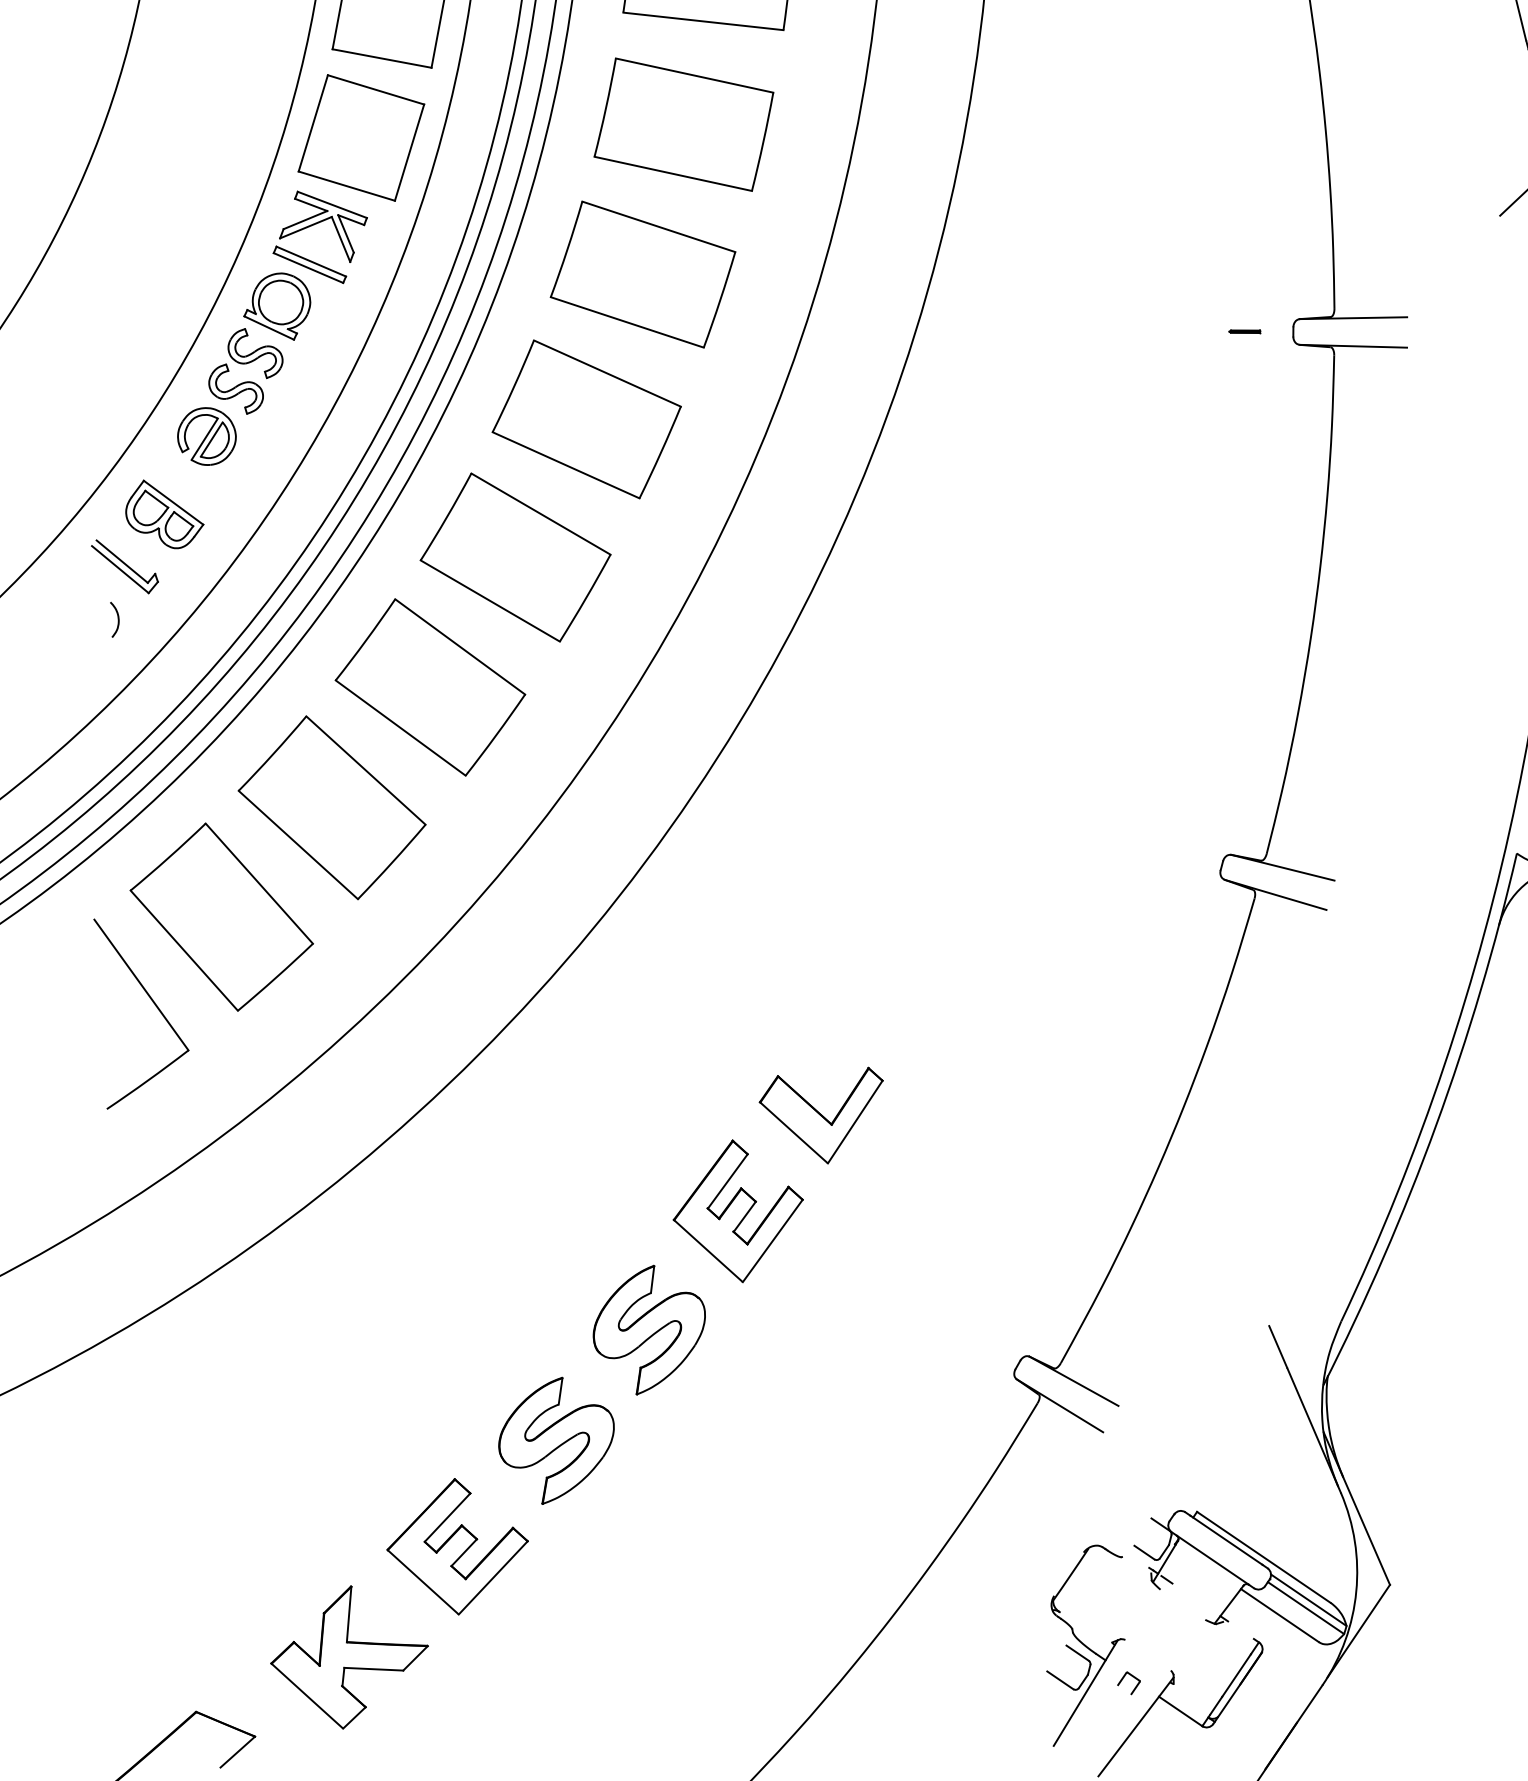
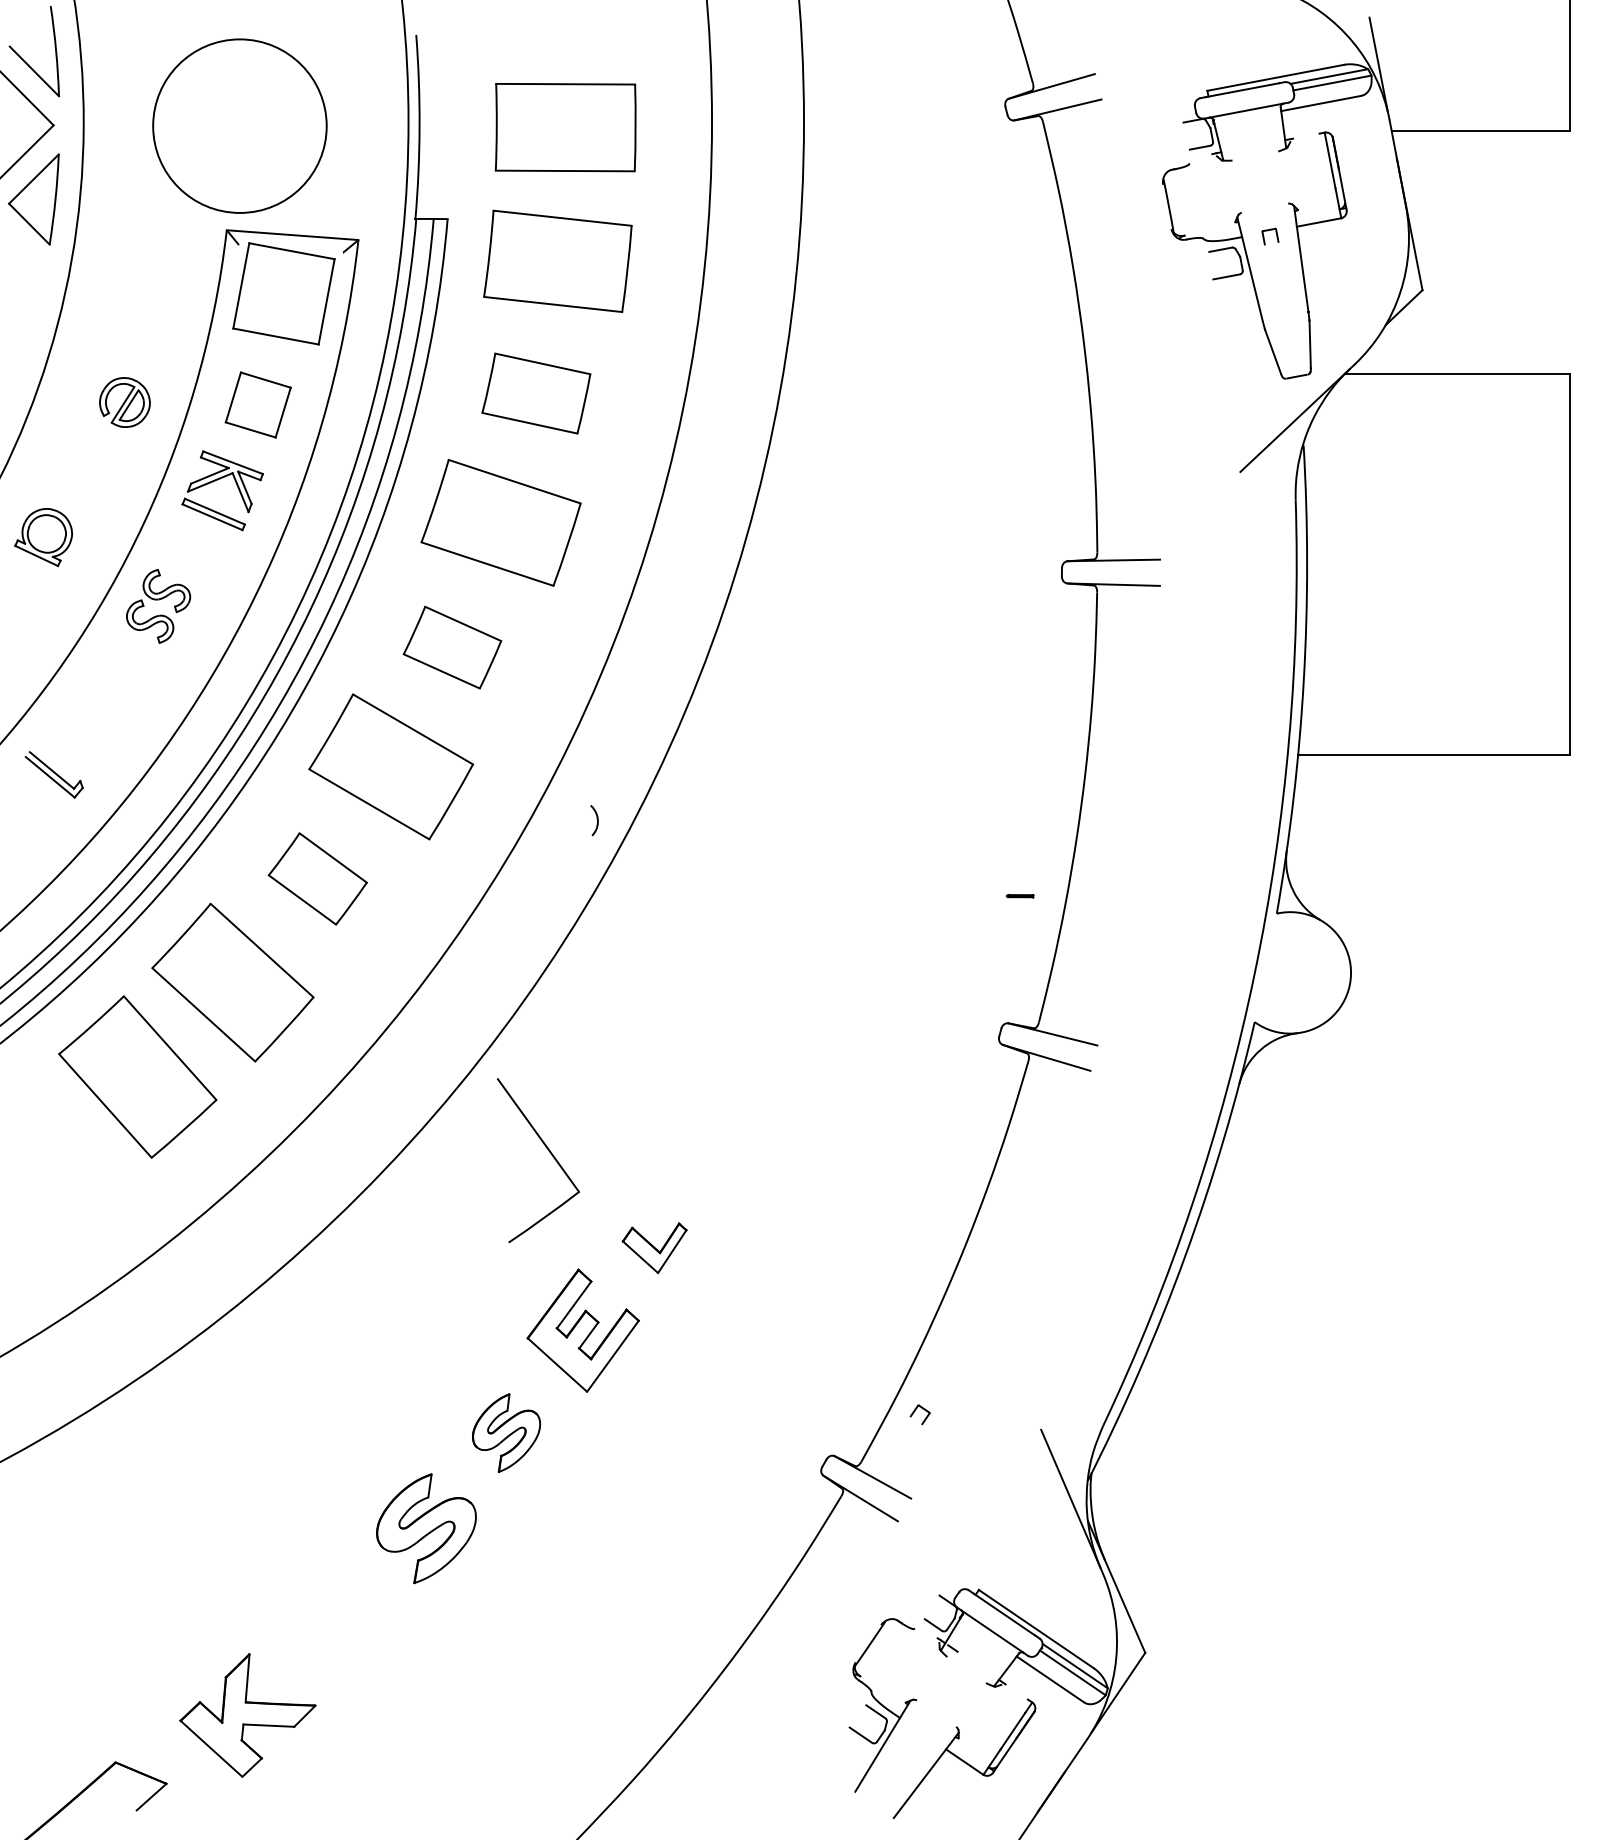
part: (684, 124) -> (536, 393), size x0.7
part: (361, 137) -> (258, 404), size x0.6
part: (277, 306) -> (43, 537), moved
line: (1244, 332) -> (1019, 896), moved
part: (586, 419) -> (452, 647), size x0.6
part: (206, 436) -> (124, 402), moved
part: (164, 514) -> (88, 729), removed
curve: (117, 618) -> (596, 819), moved
part: (430, 686) -> (317, 878), size x0.6
part: (155, 1006) -> (550, 1154), moved
part: (820, 1115) -> (654, 1248), size x0.6
part: (649, 1329) -> (506, 1432), size x0.7
part: (456, 1546) -> (340, 1619), removed
part: (1128, 1682) -> (919, 1414), moved

